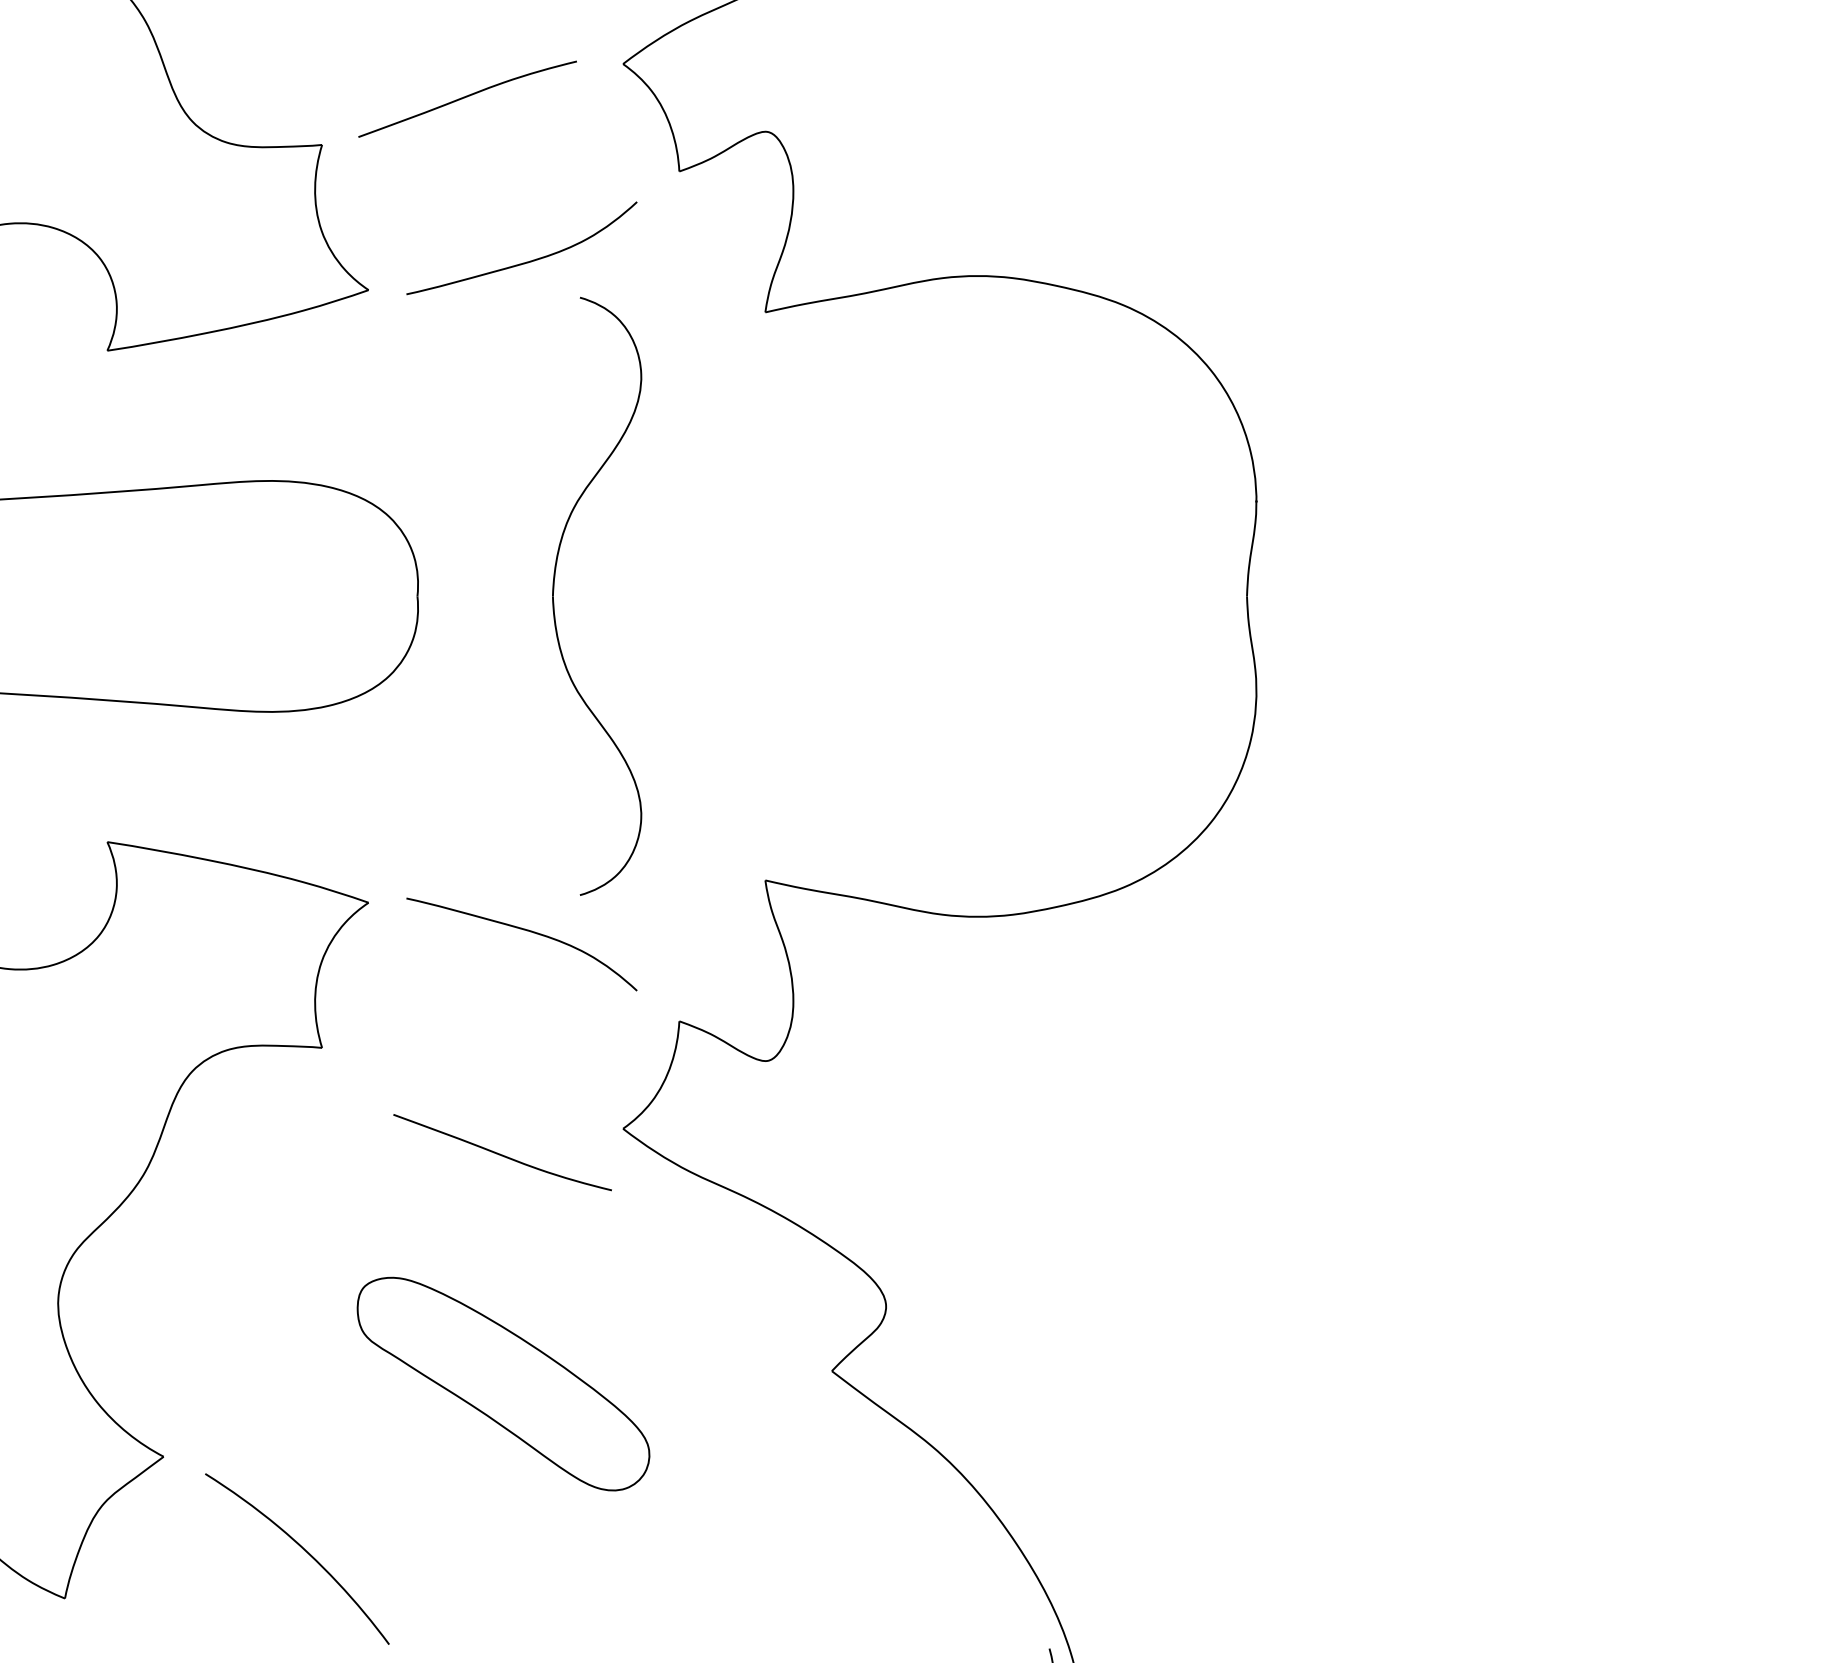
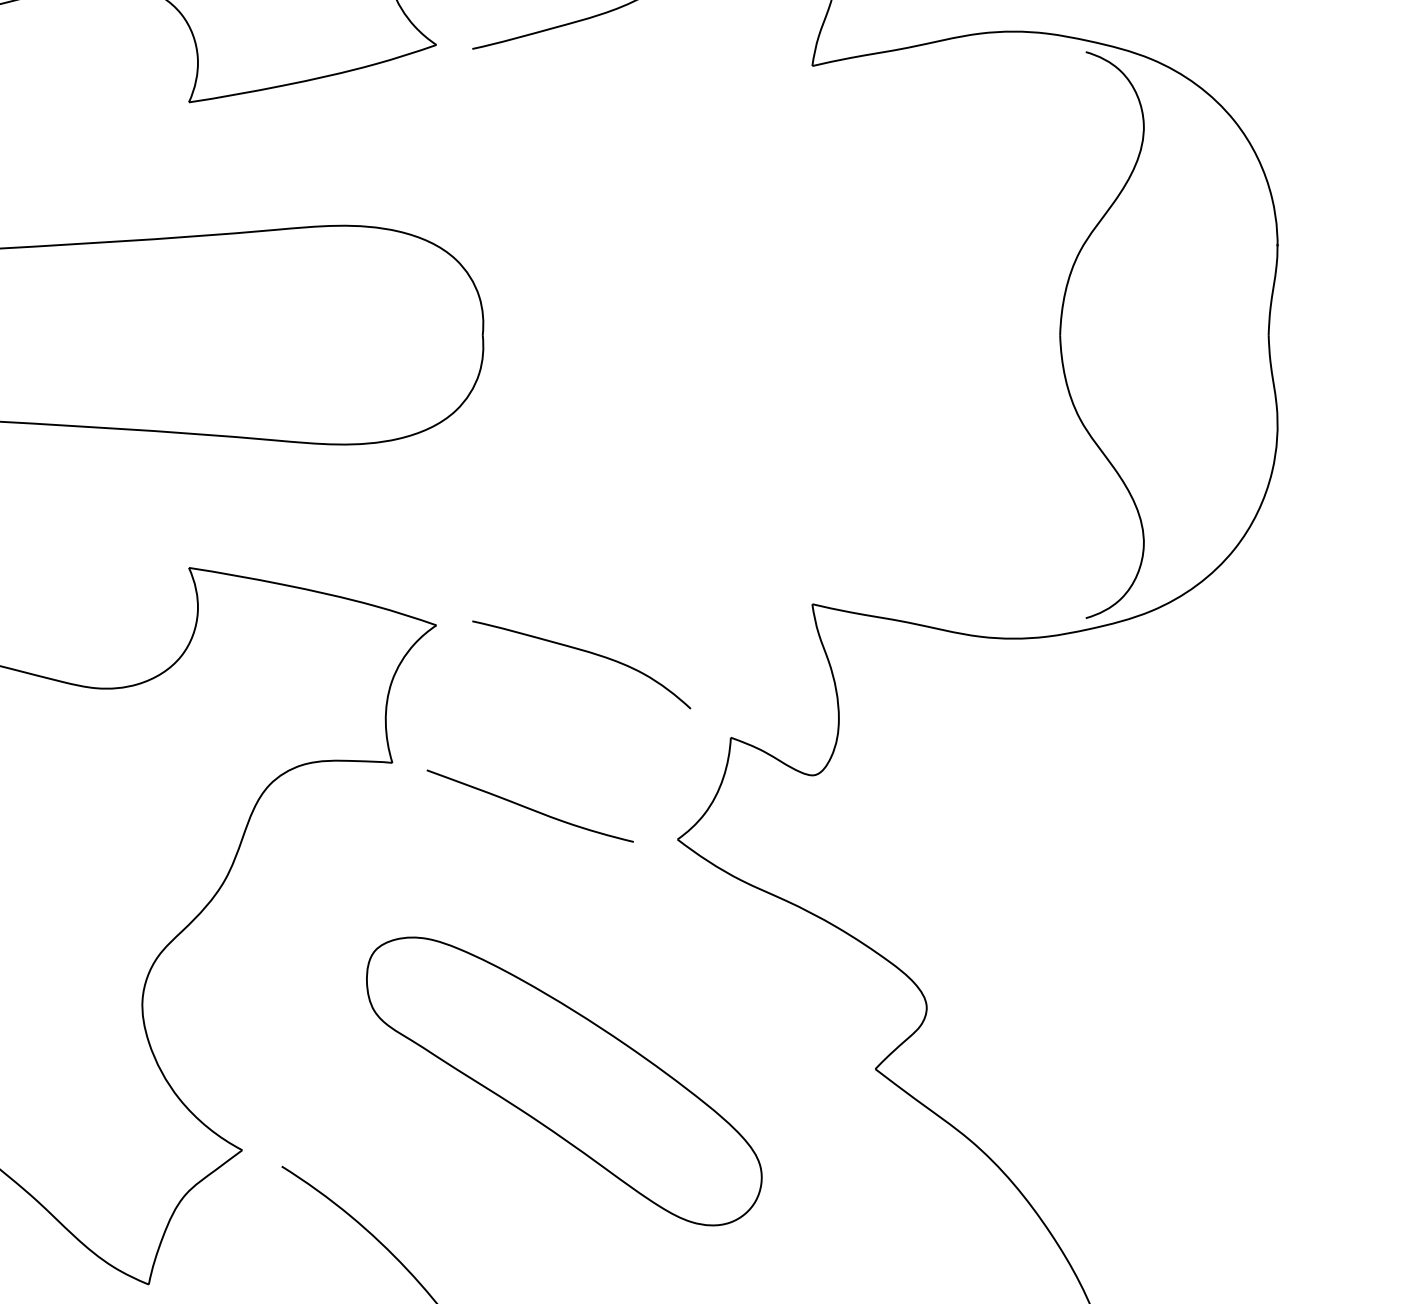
part: (554, 590) -> (1061, 329), moved
curve: (502, 1154) -> (530, 807), moved
part: (503, 1383) -> (564, 1080), size x1.43

